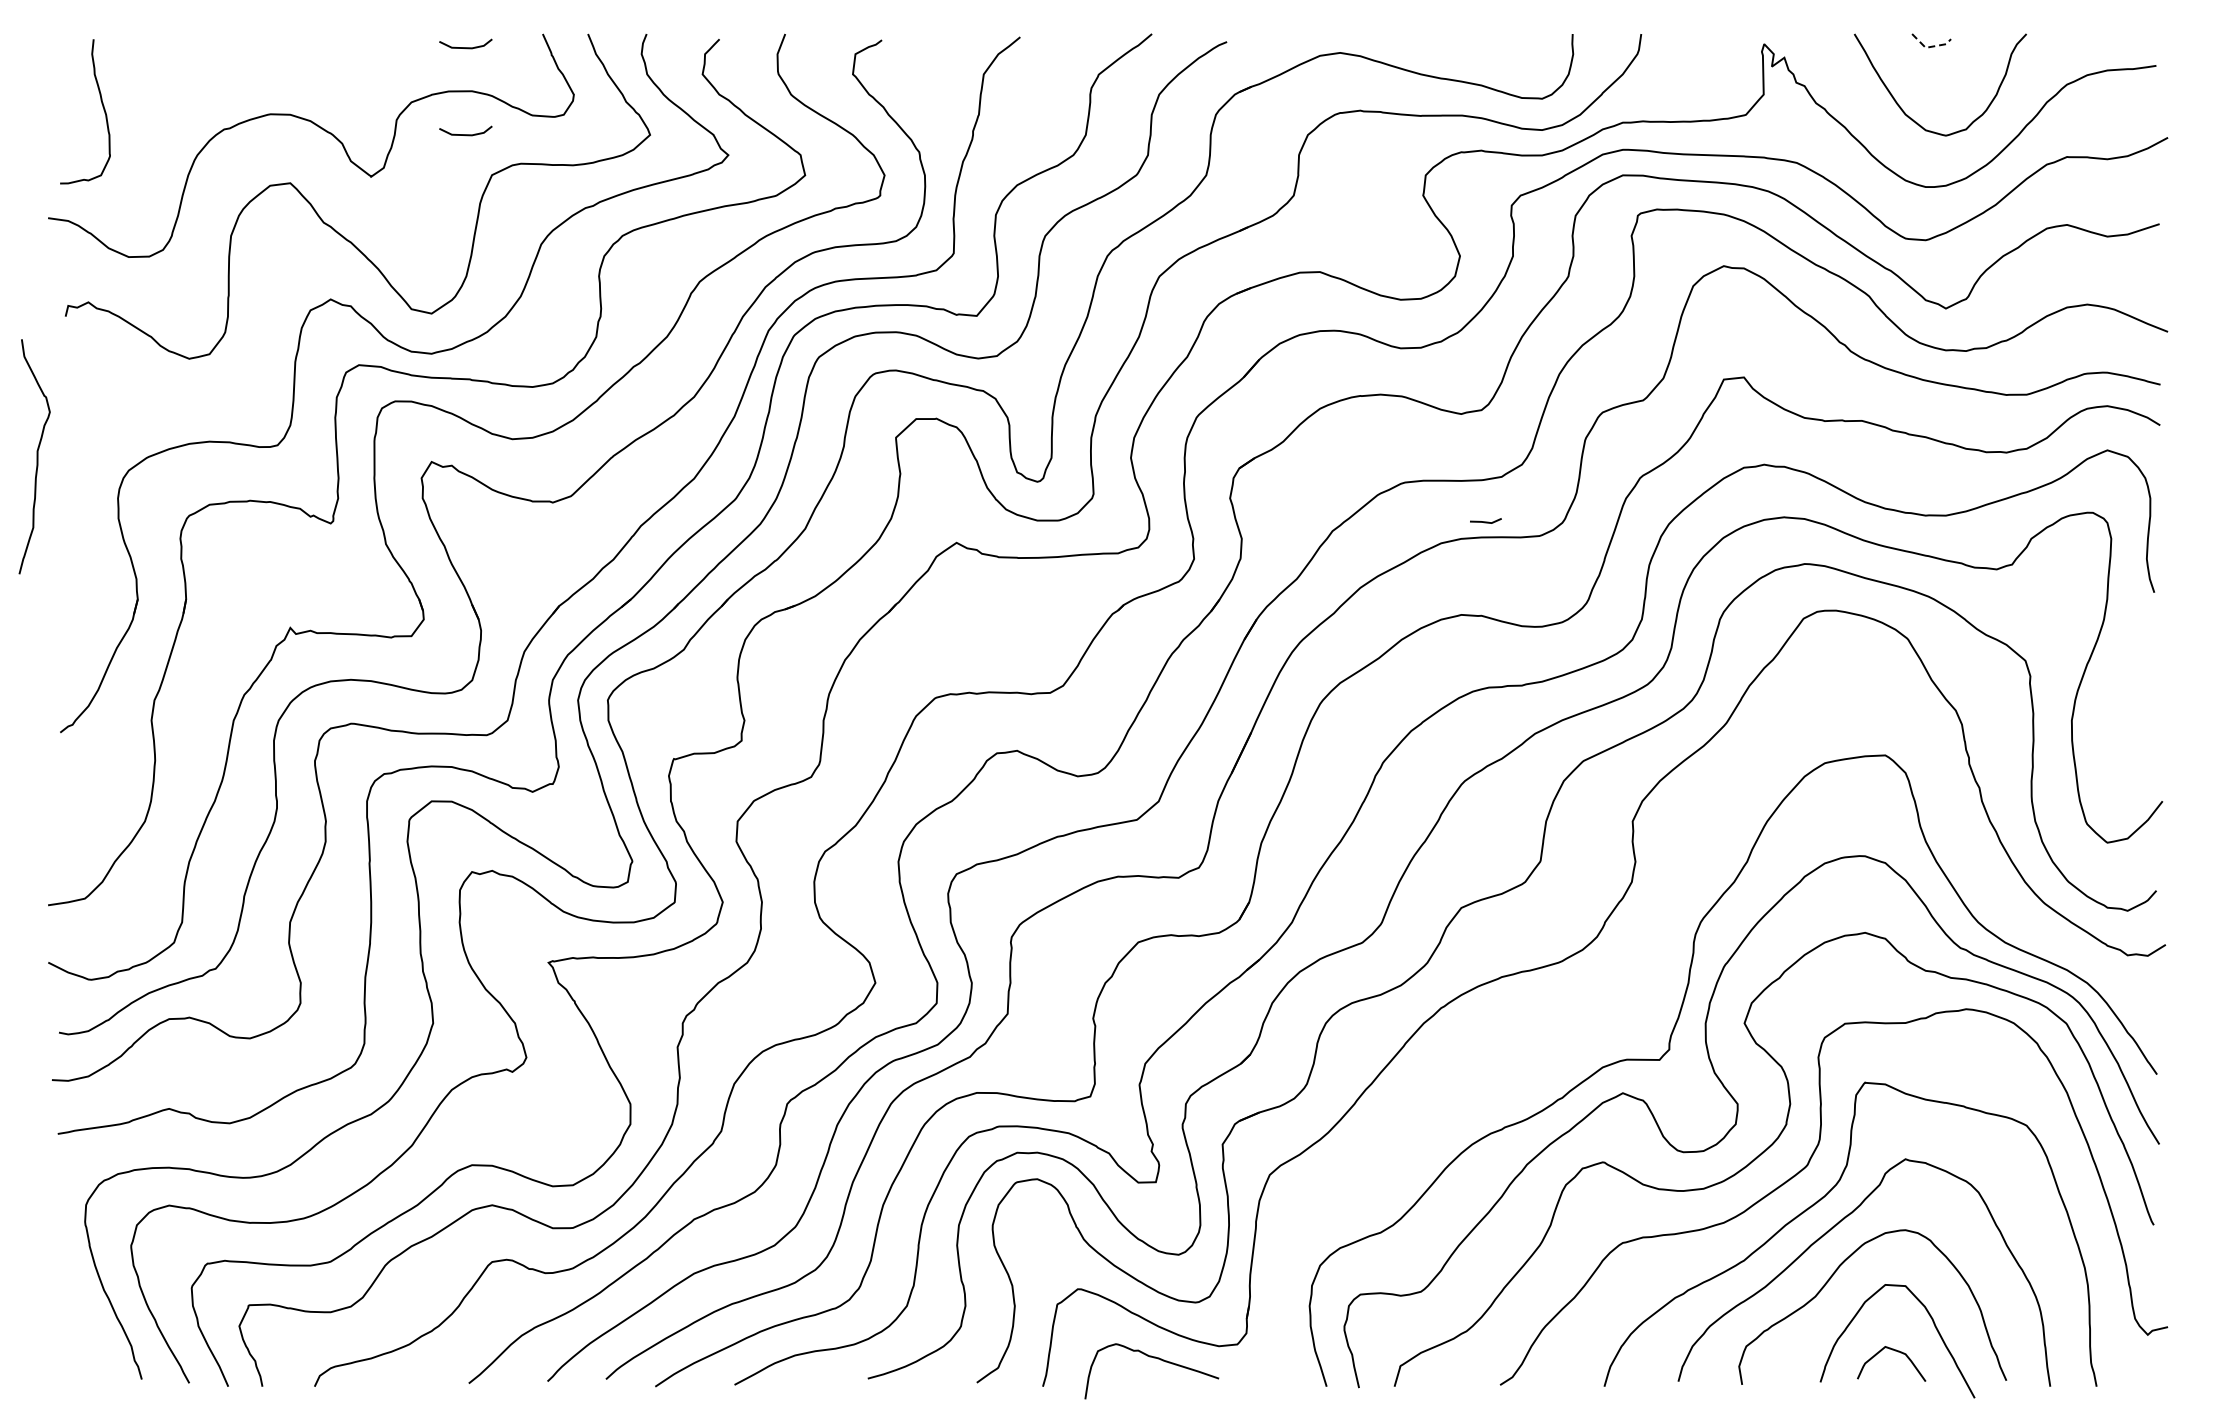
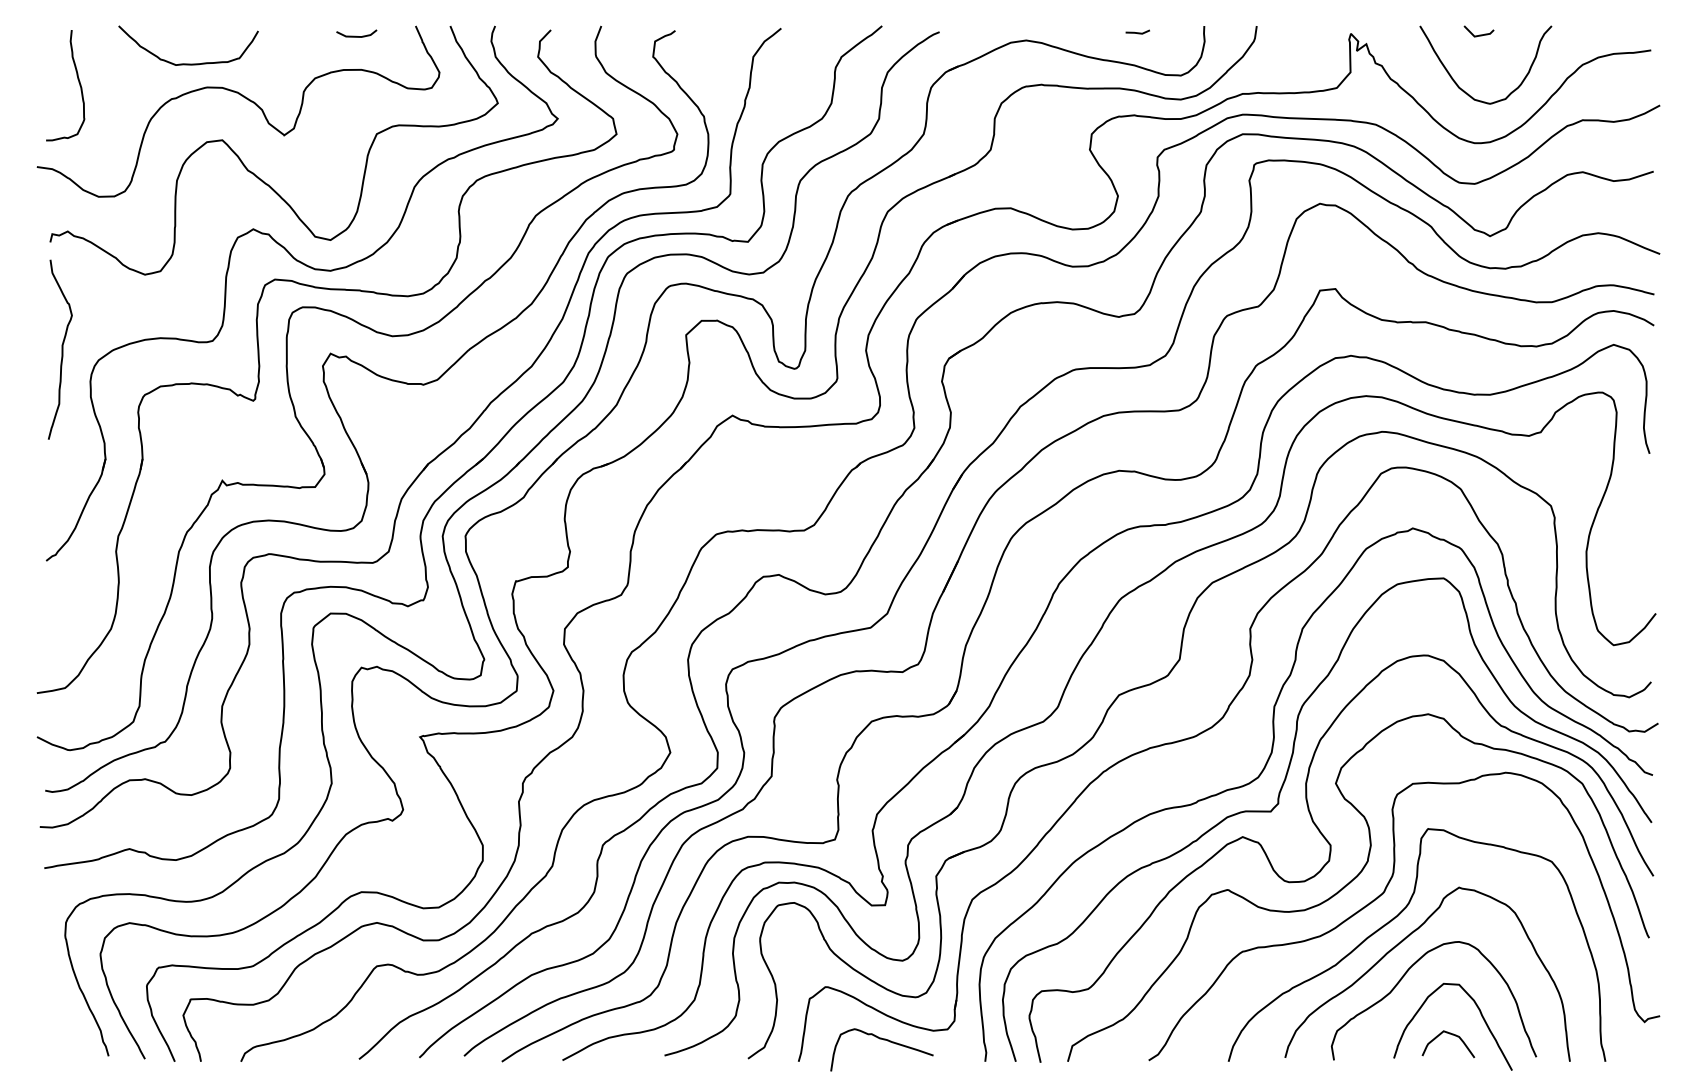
line: (1930, 46) -> (1478, 35), dashed -> solid
curve: (245, 83) -> (188, 63), added
line: (465, 134) -> (356, 102), removed
curve: (36, 456) -> (61, 349), moved
line: (1485, 521) -> (1137, 32), moved
curve: (1652, 1003) -> (1265, 768), added

